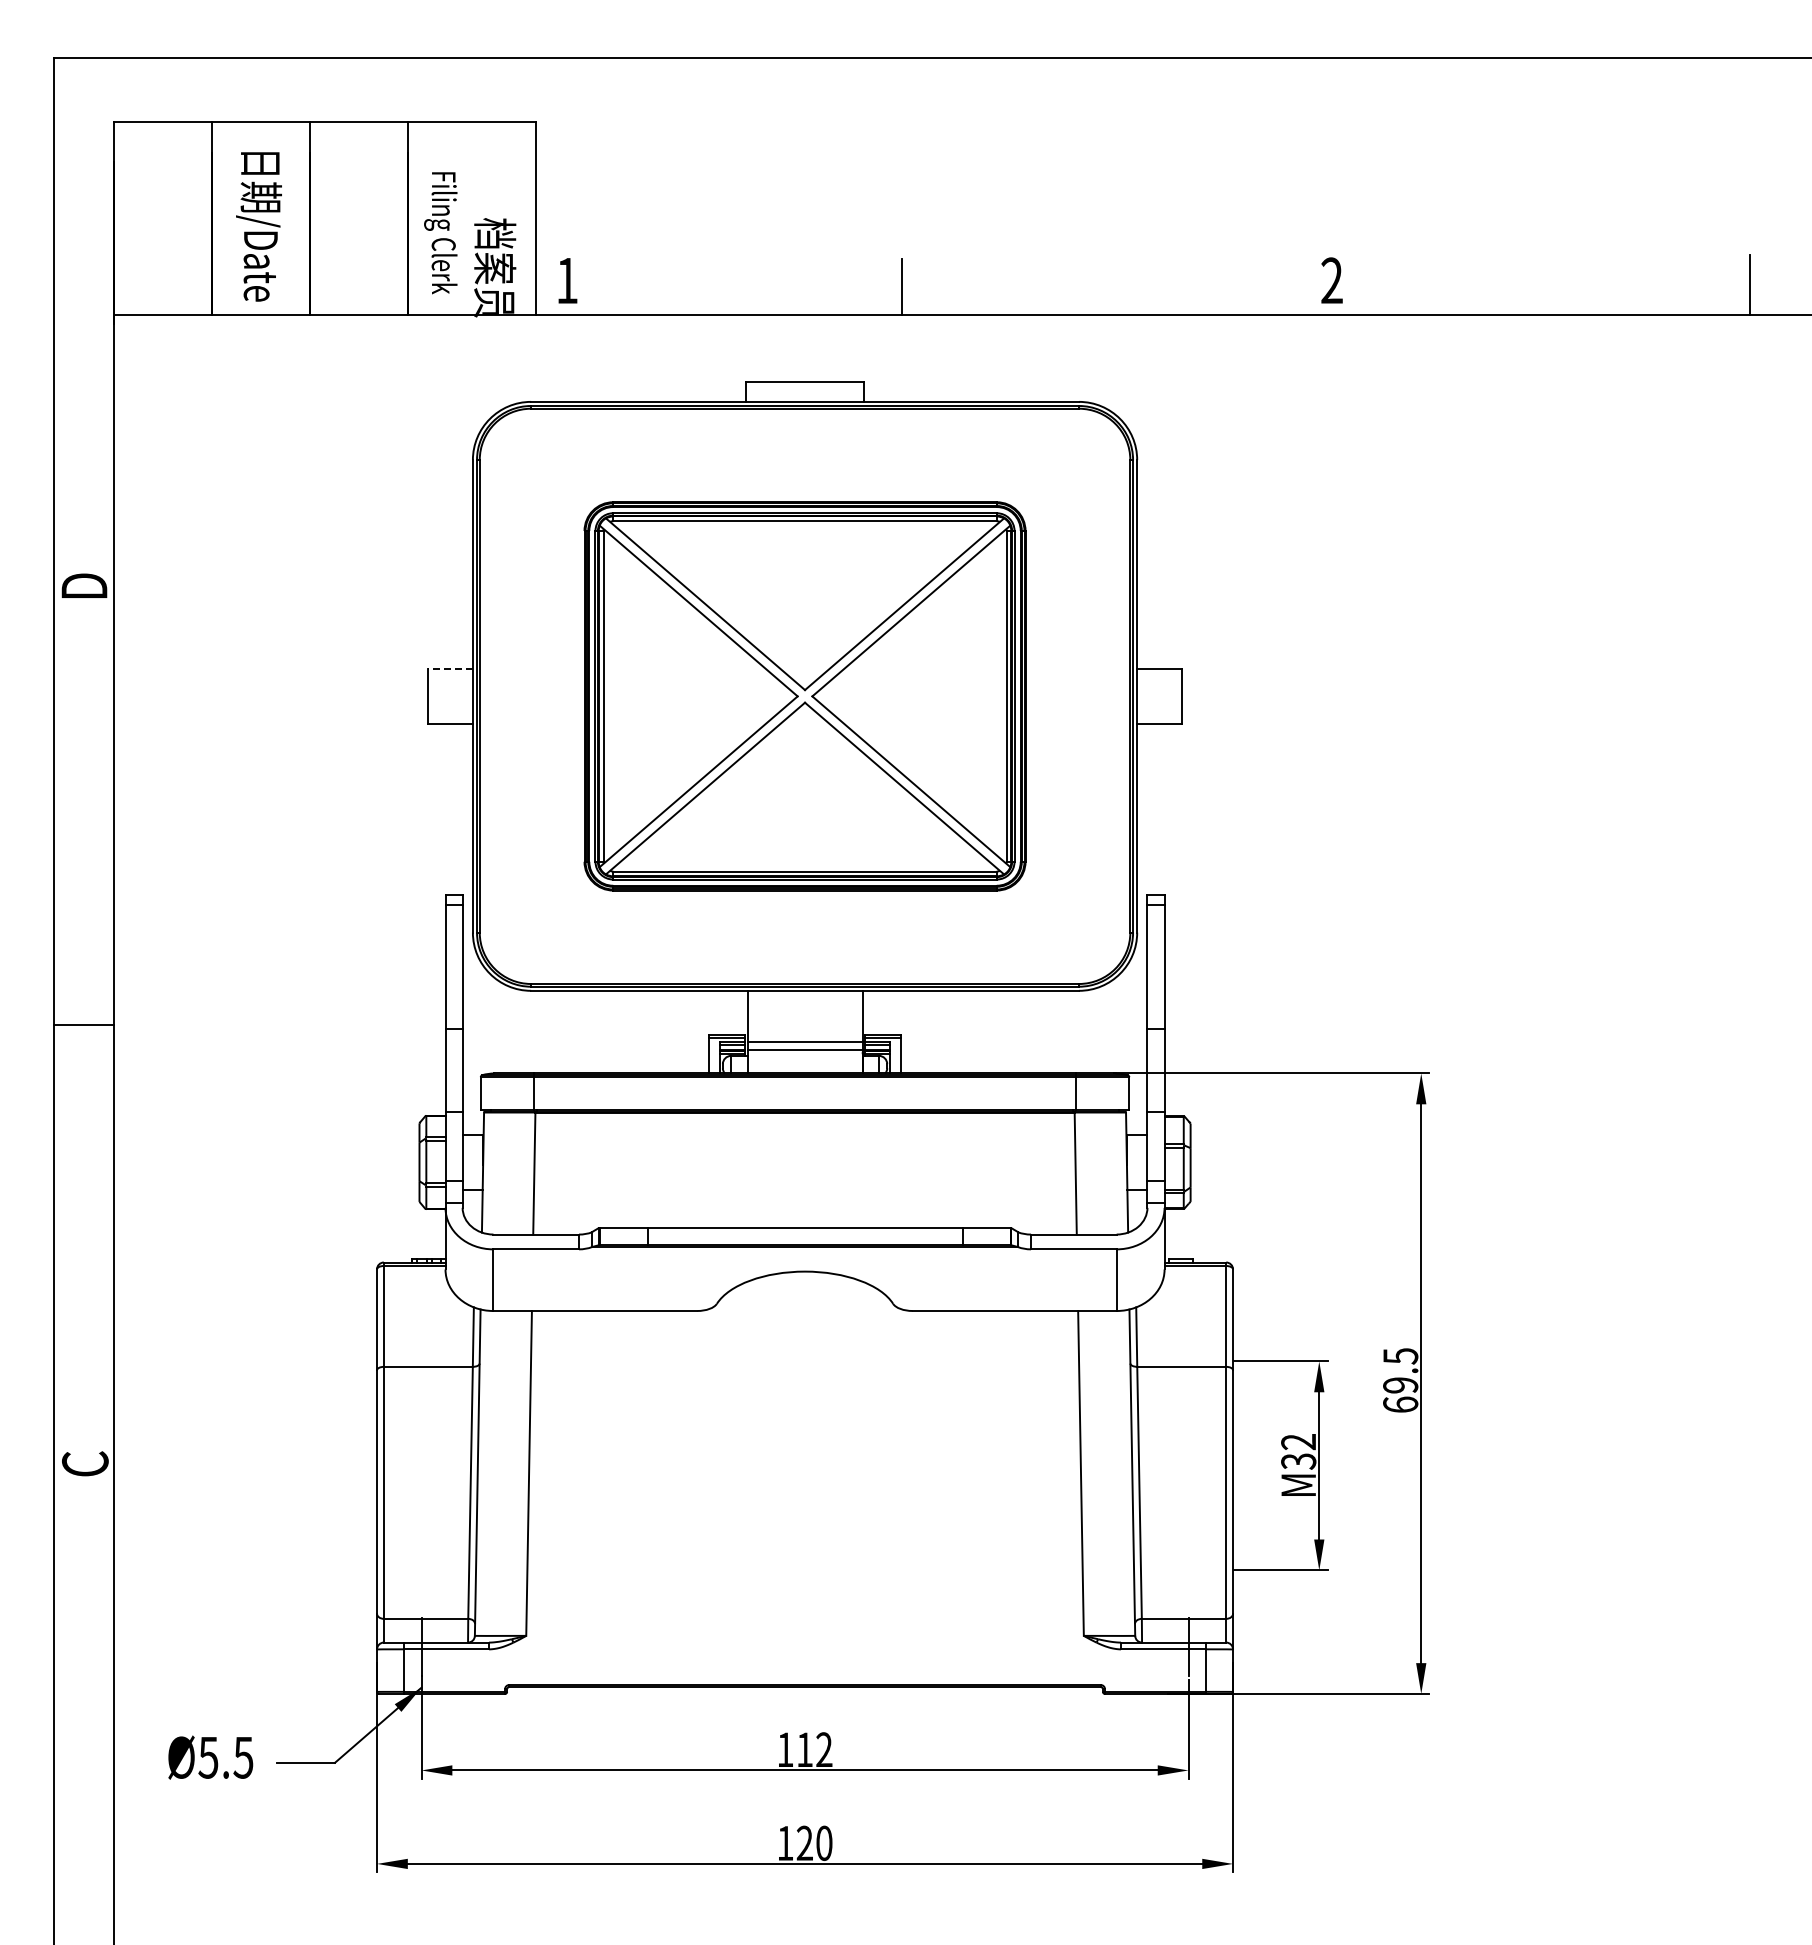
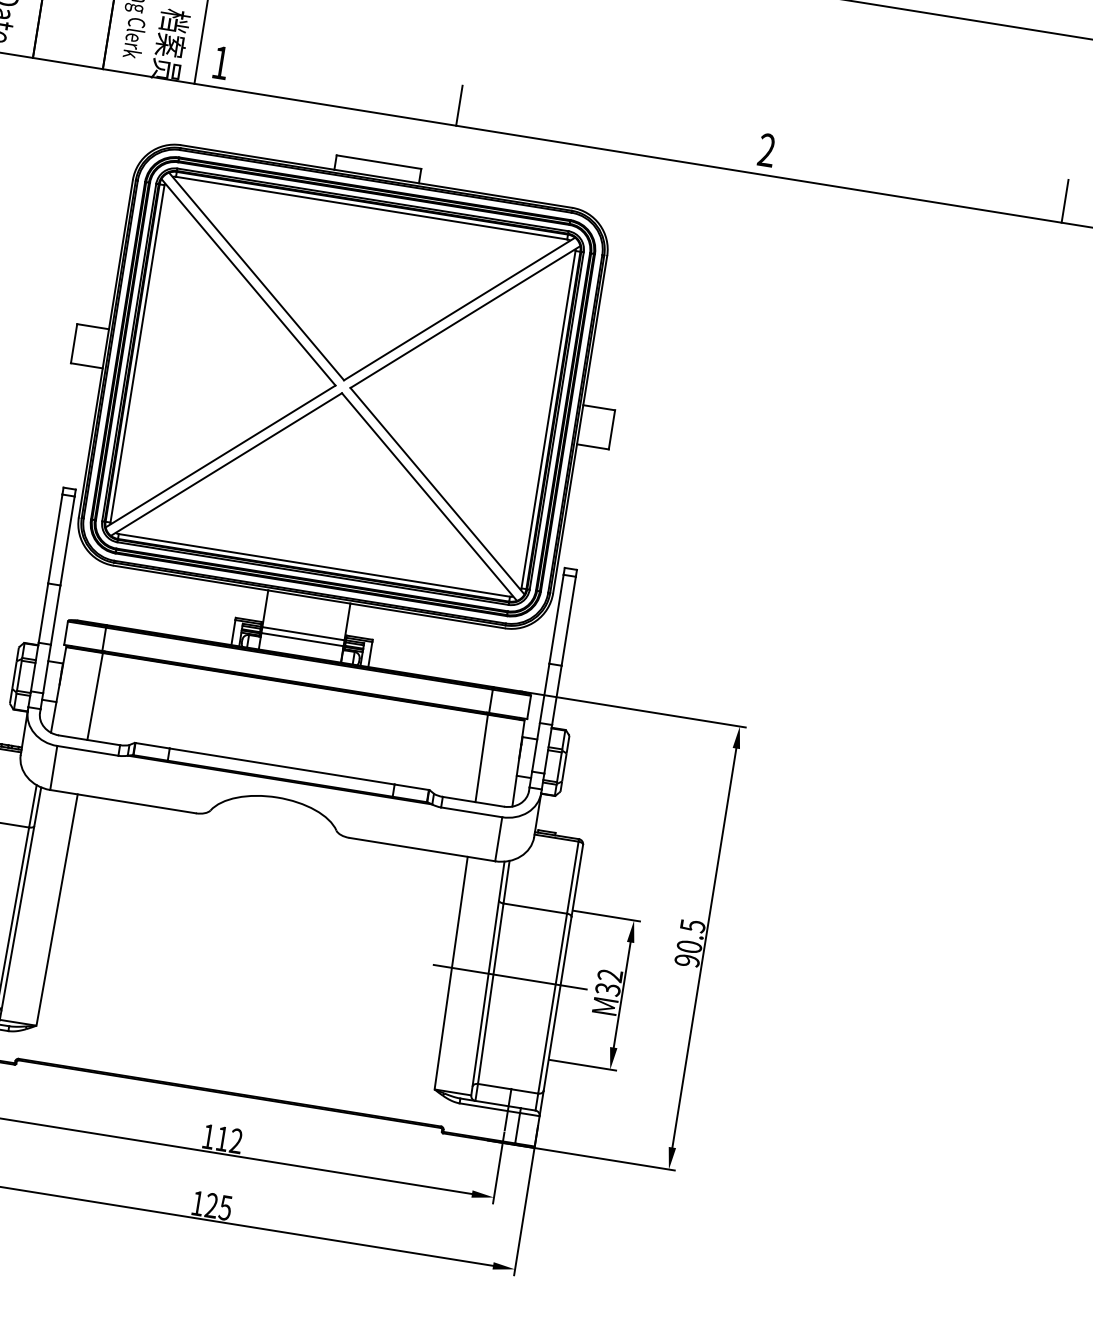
line: (450, 668) -> (93, 326), dashed -> solid
part: (804, 696) -> (342, 386), size x1.43
text: (1400, 1394) -> (688, 953), 69.5 -> 90.5
line: (1162, 1466) -> (510, 977), added
text: (823, 1842) -> (225, 1207), 120 -> 125

